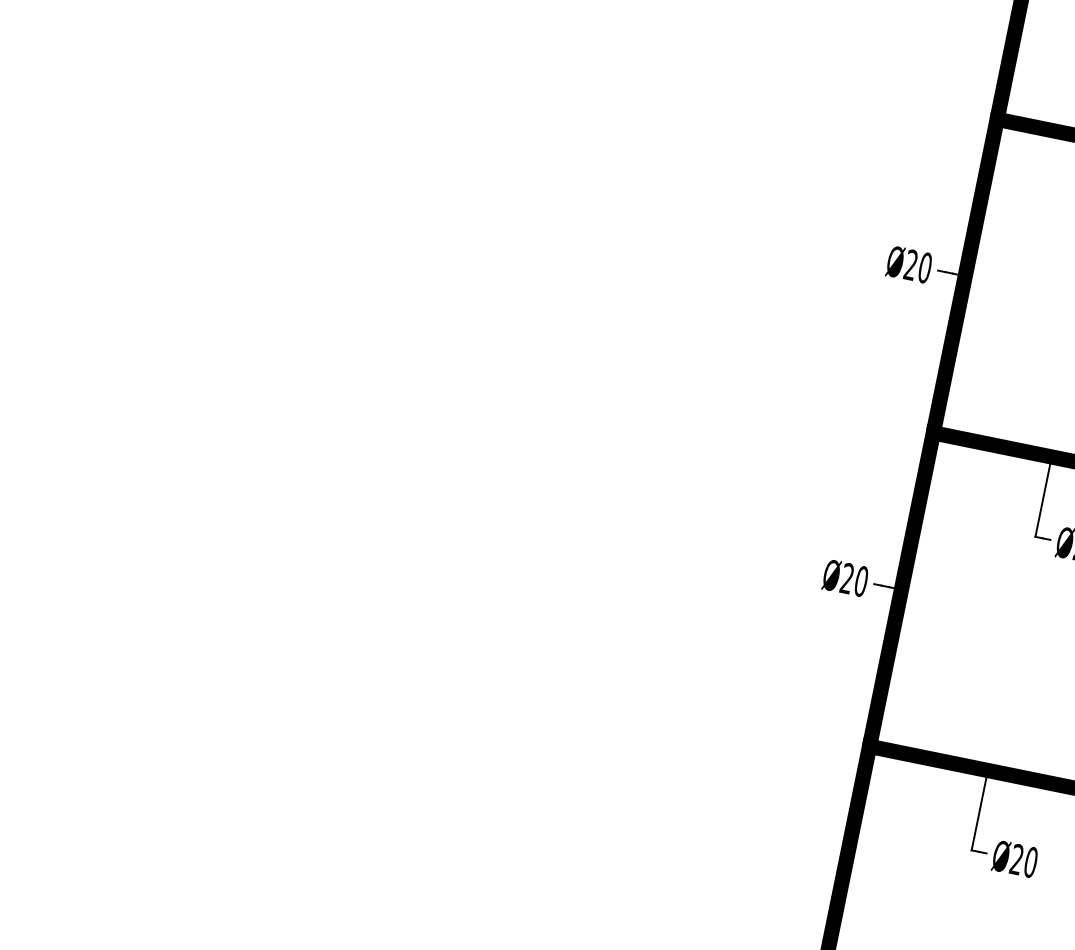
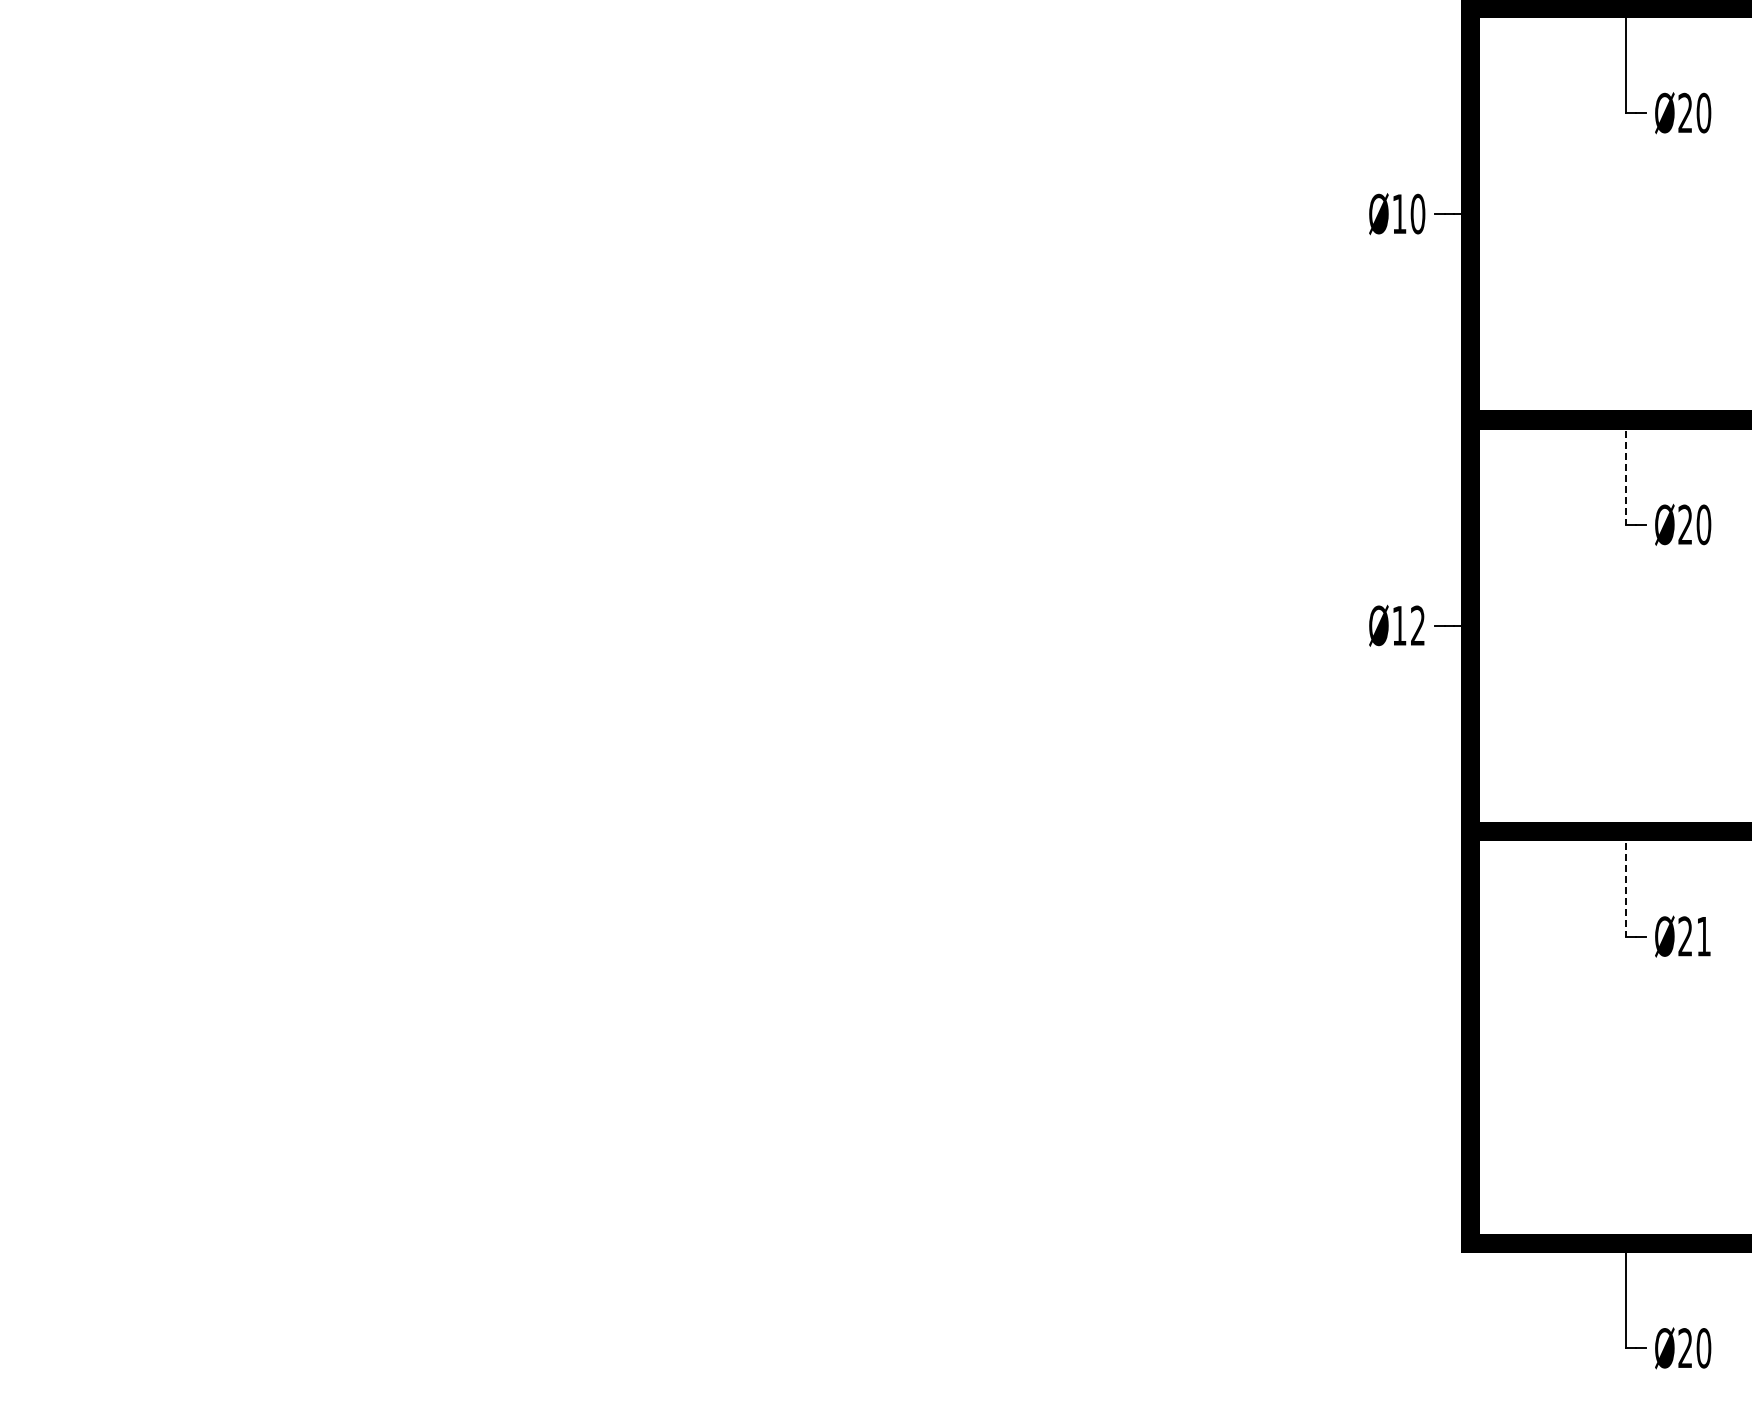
text: (911, 264) -> (1399, 213), Ø20 -> Ø10
line: (1043, 496) -> (1625, 472), solid -> dashed
text: (854, 579) -> (1408, 625), Ø20 -> Ø12
line: (979, 810) -> (1625, 884), solid -> dashed
text: (1030, 862) -> (1703, 936), Ø20 -> Ø21

